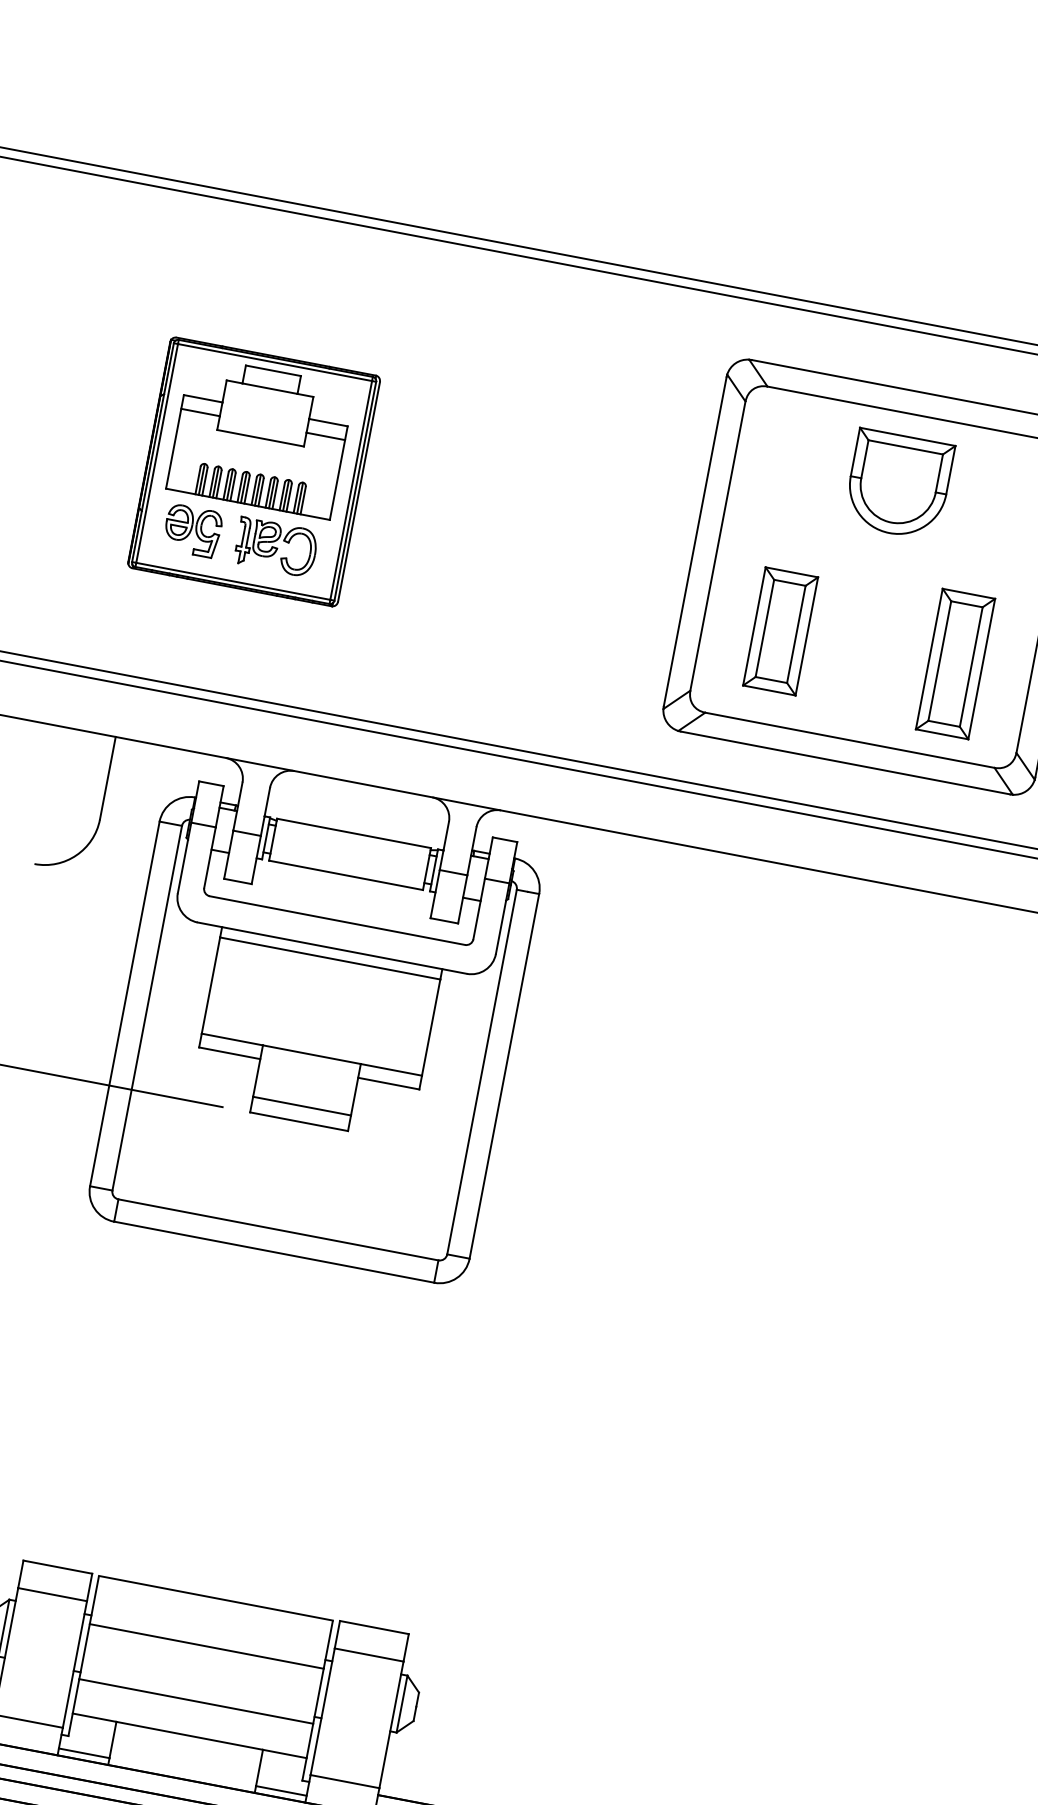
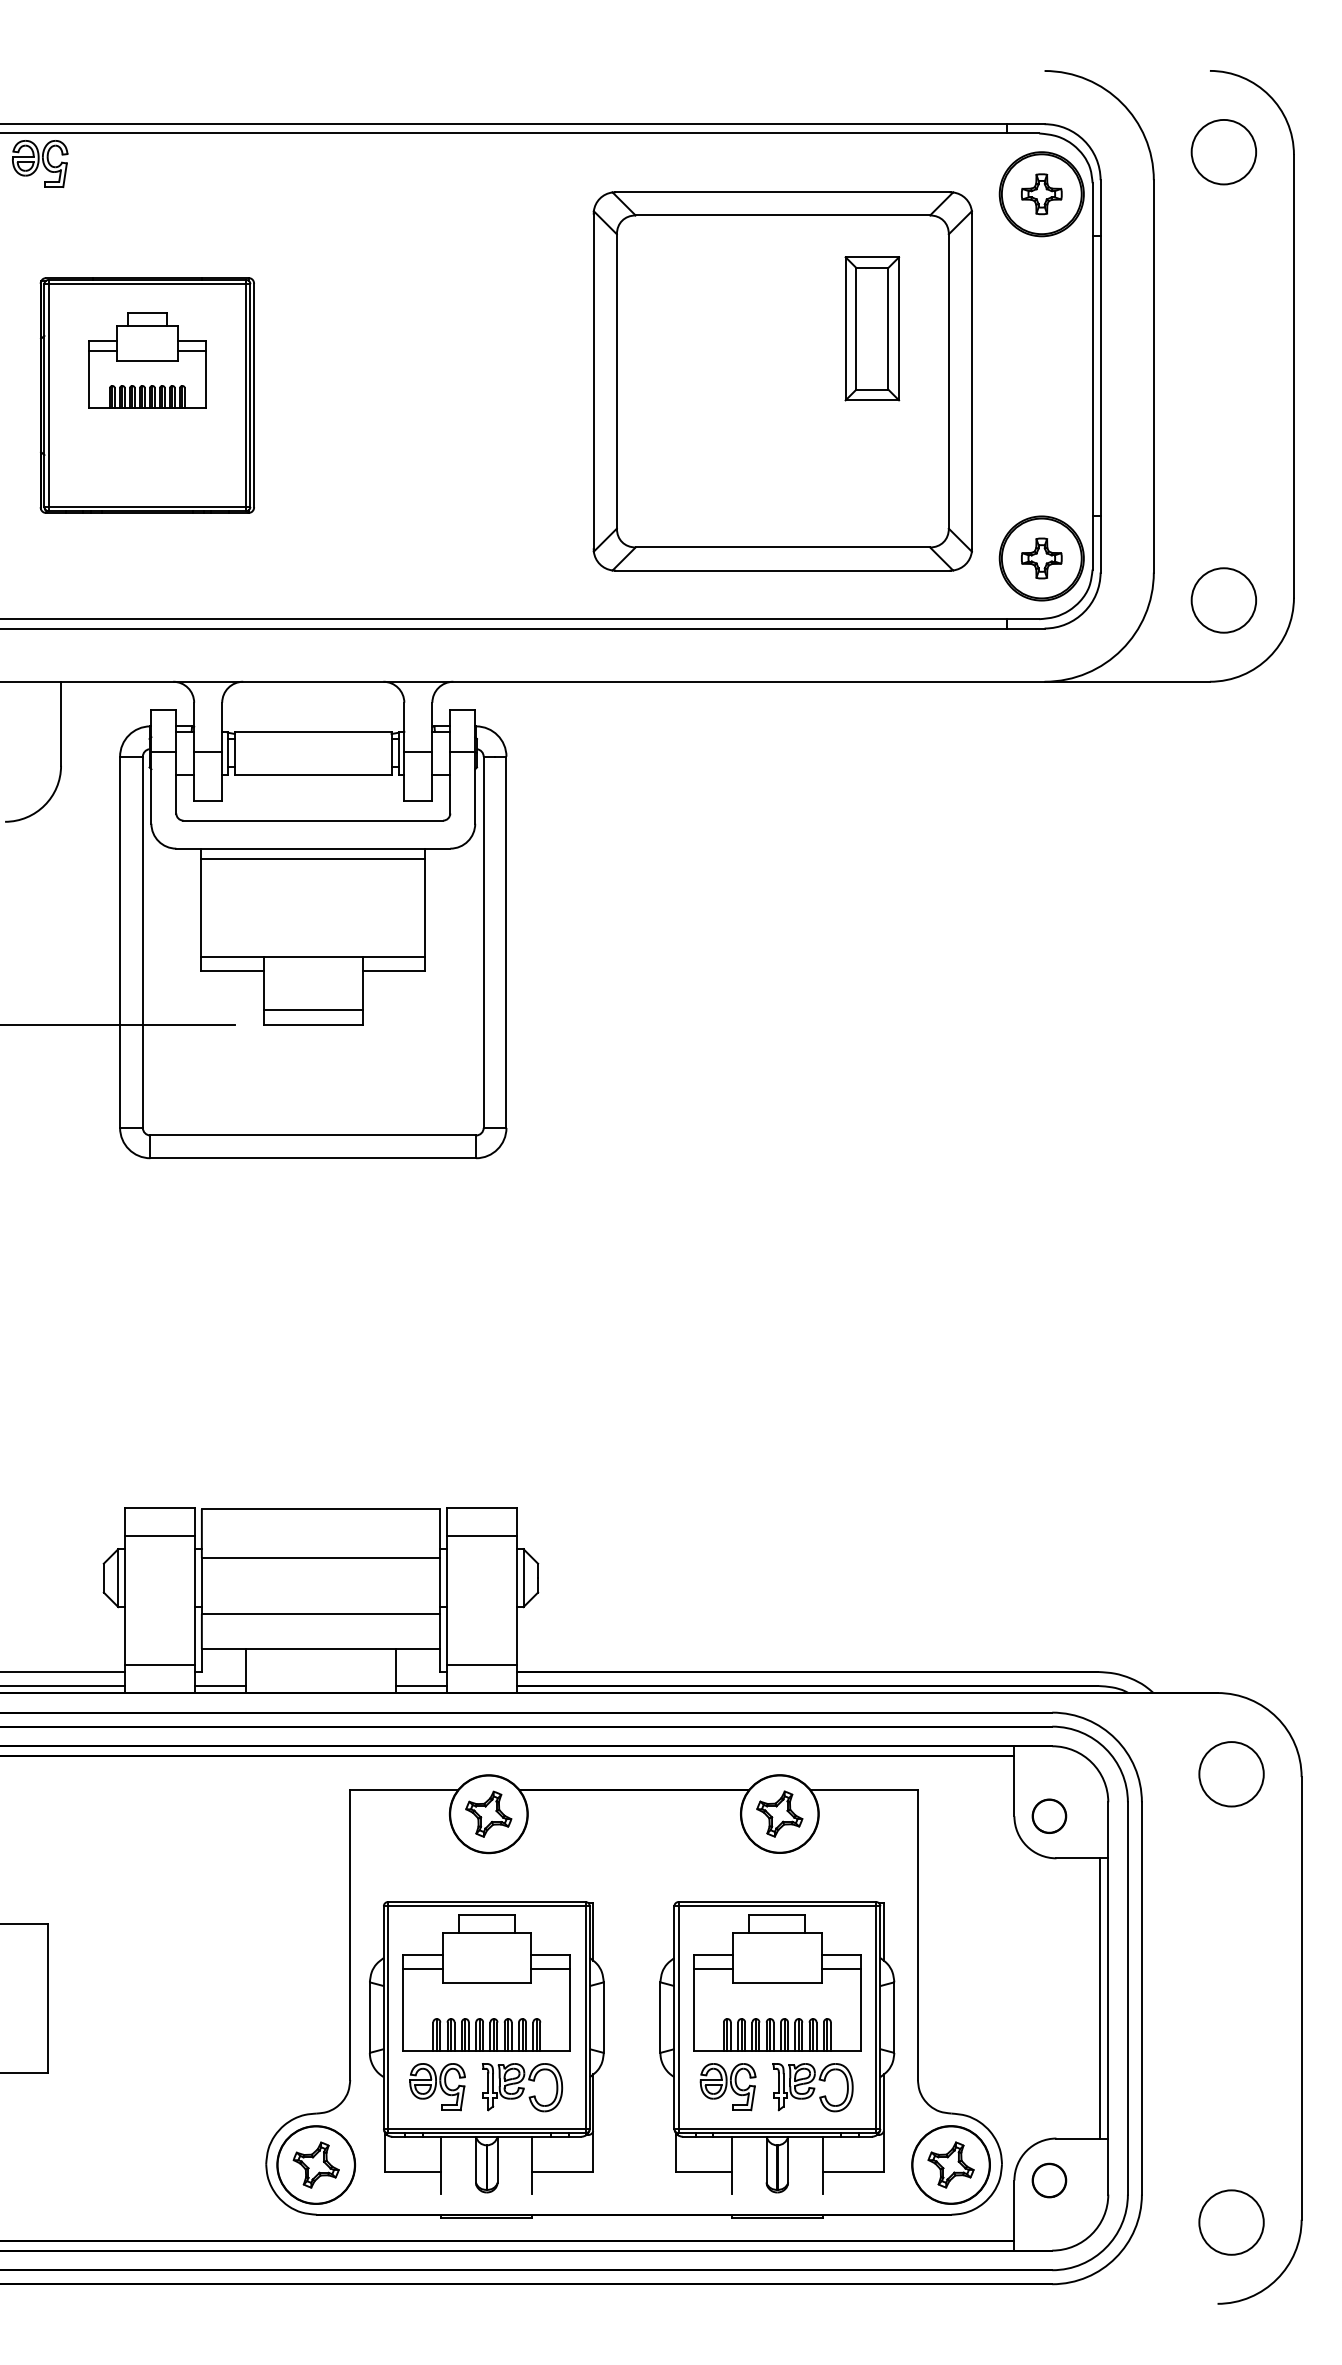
part: (260, 437) -> (147, 360), size x0.7
part: (898, 484) -> (782, 287), removed
part: (193, 530) -> (40, 163), moved
part: (275, 547) -> (182, 465), removed
part: (780, 631) -> (694, 453), removed
part: (955, 663) -> (872, 328), moved

